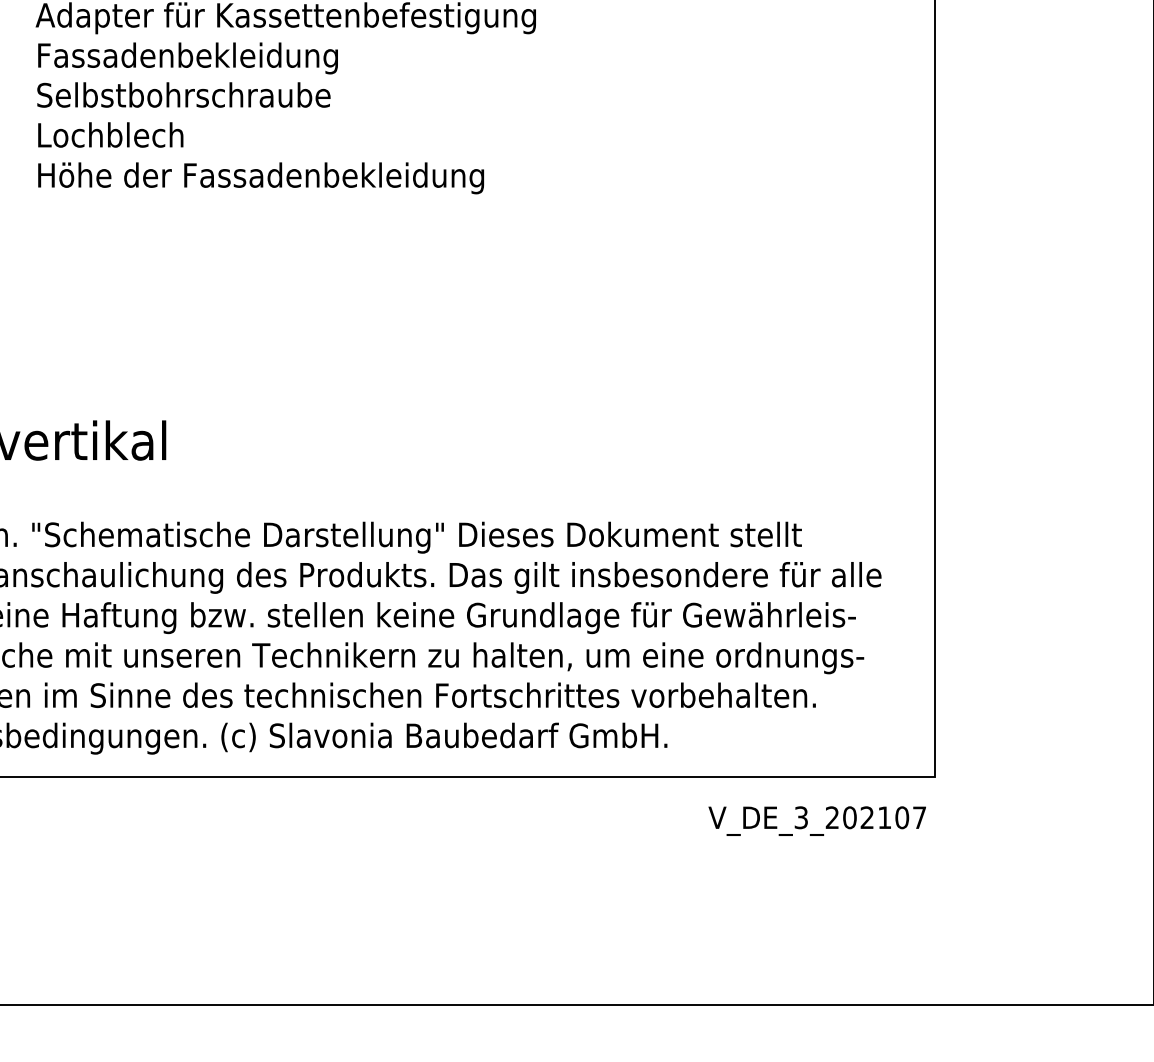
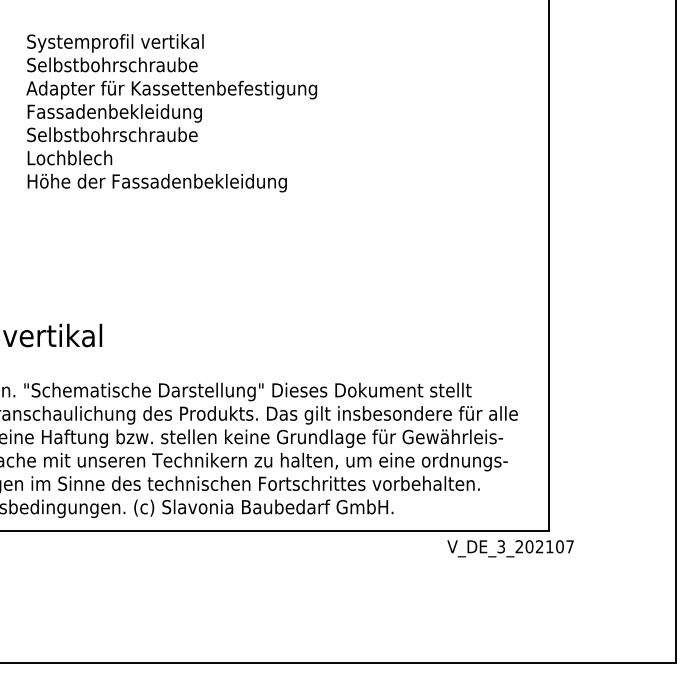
text: (817, 820) -> (510, 548), moved

